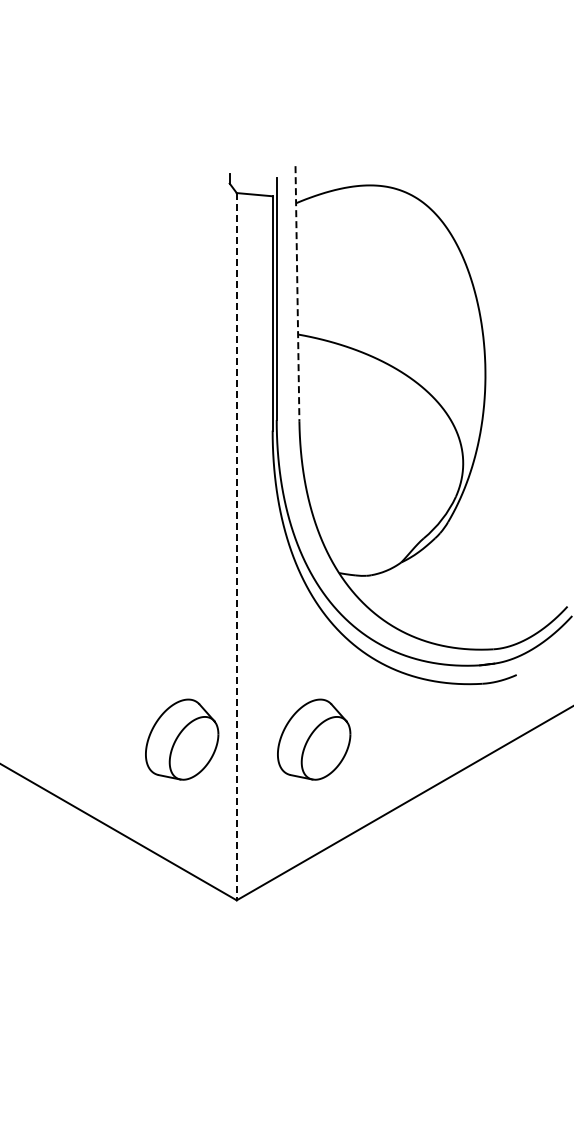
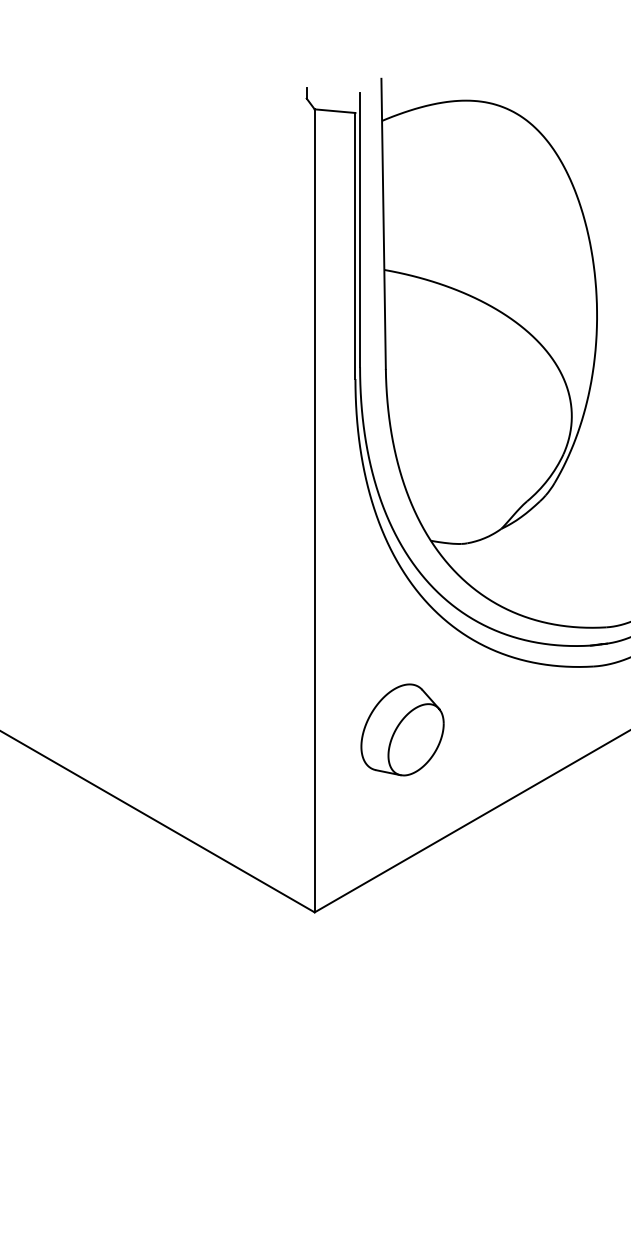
line: (297, 293) -> (383, 223), dashed -> solid
line: (236, 546) -> (314, 510), dashed -> solid
part: (182, 739) -> (253, 729), removed

